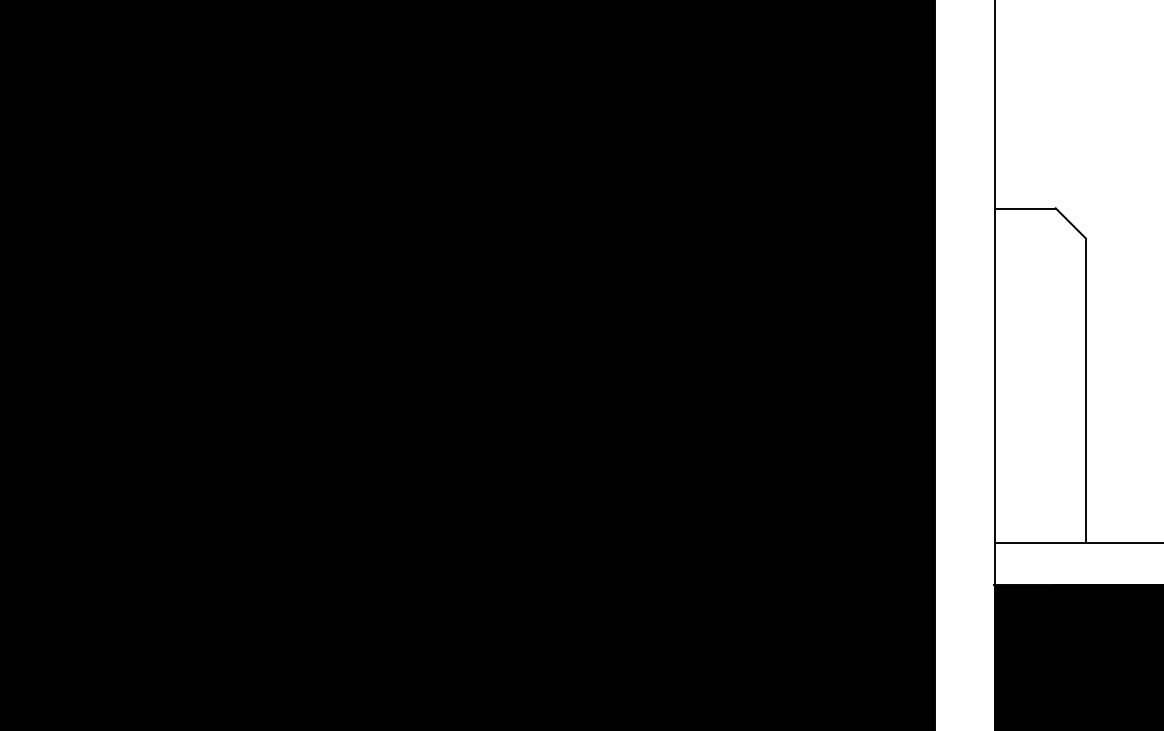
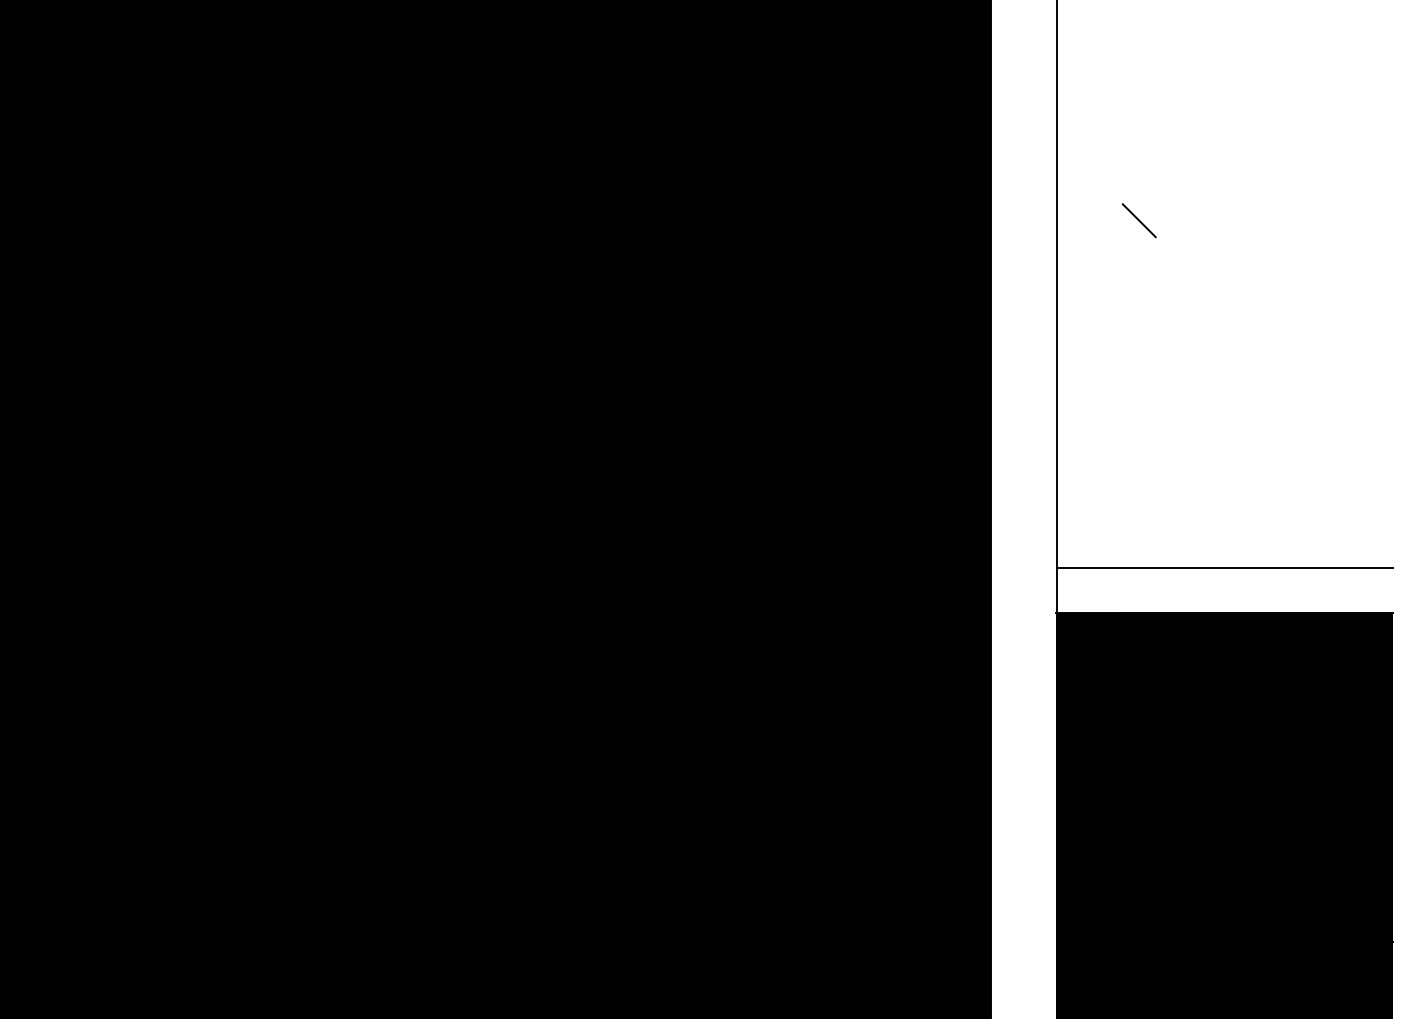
line: (1025, 208) -> (1089, 204), removed
line: (1085, 390) -> (1155, 402), removed

